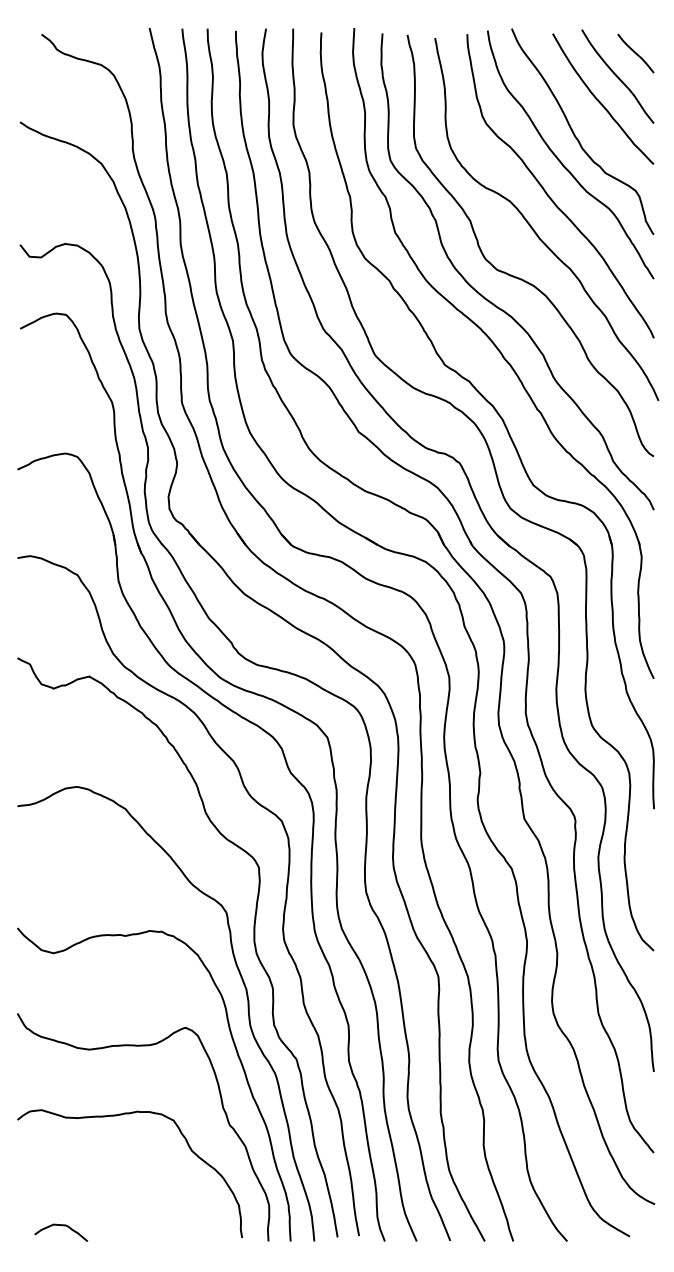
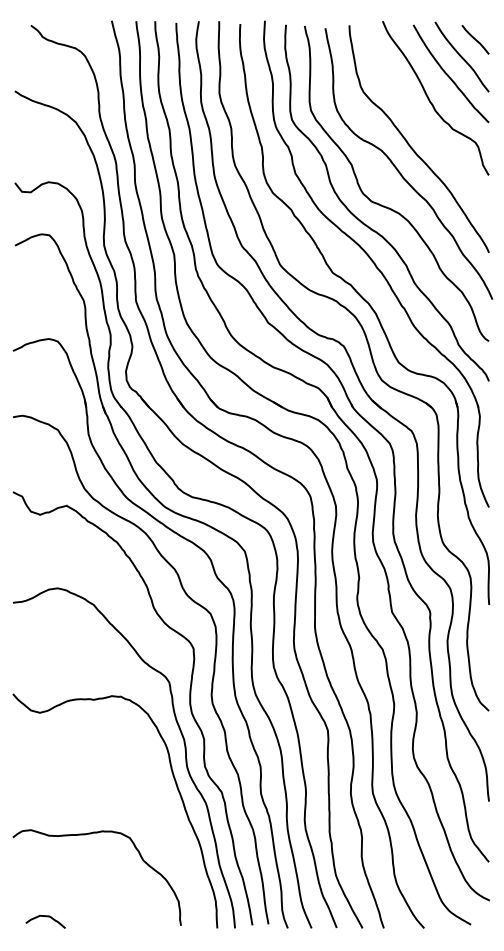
curve: (562, 162) -> (420, 121), removed
curve: (143, 1046) -> (107, 782), removed

